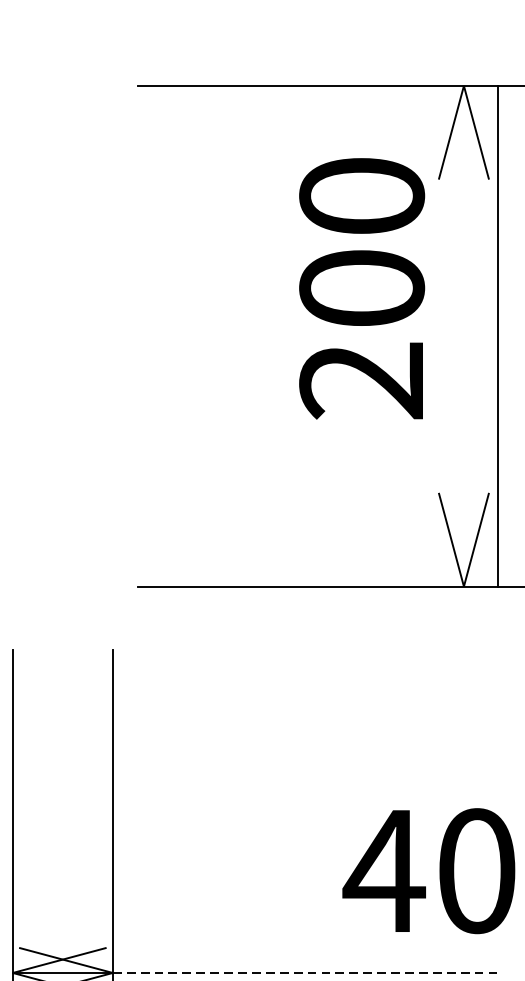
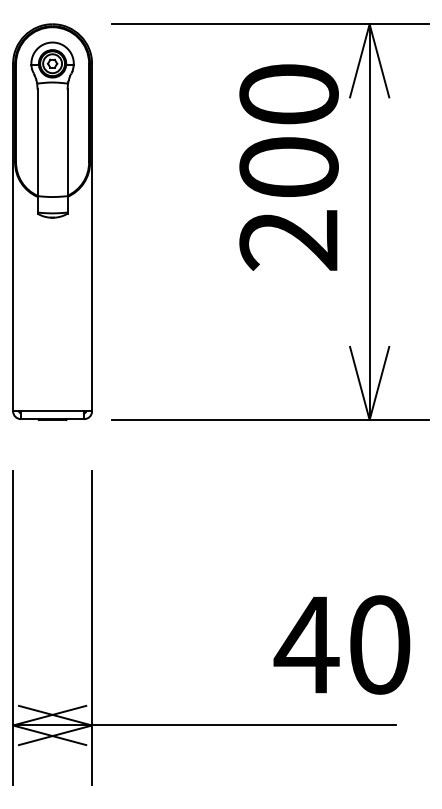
text: (361, 288) -> (288, 167), moved
part: (62, 336) -> (52, 222), added
line: (497, 336) -> (369, 222), moved
line: (305, 972) -> (244, 725), dashed -> solid

